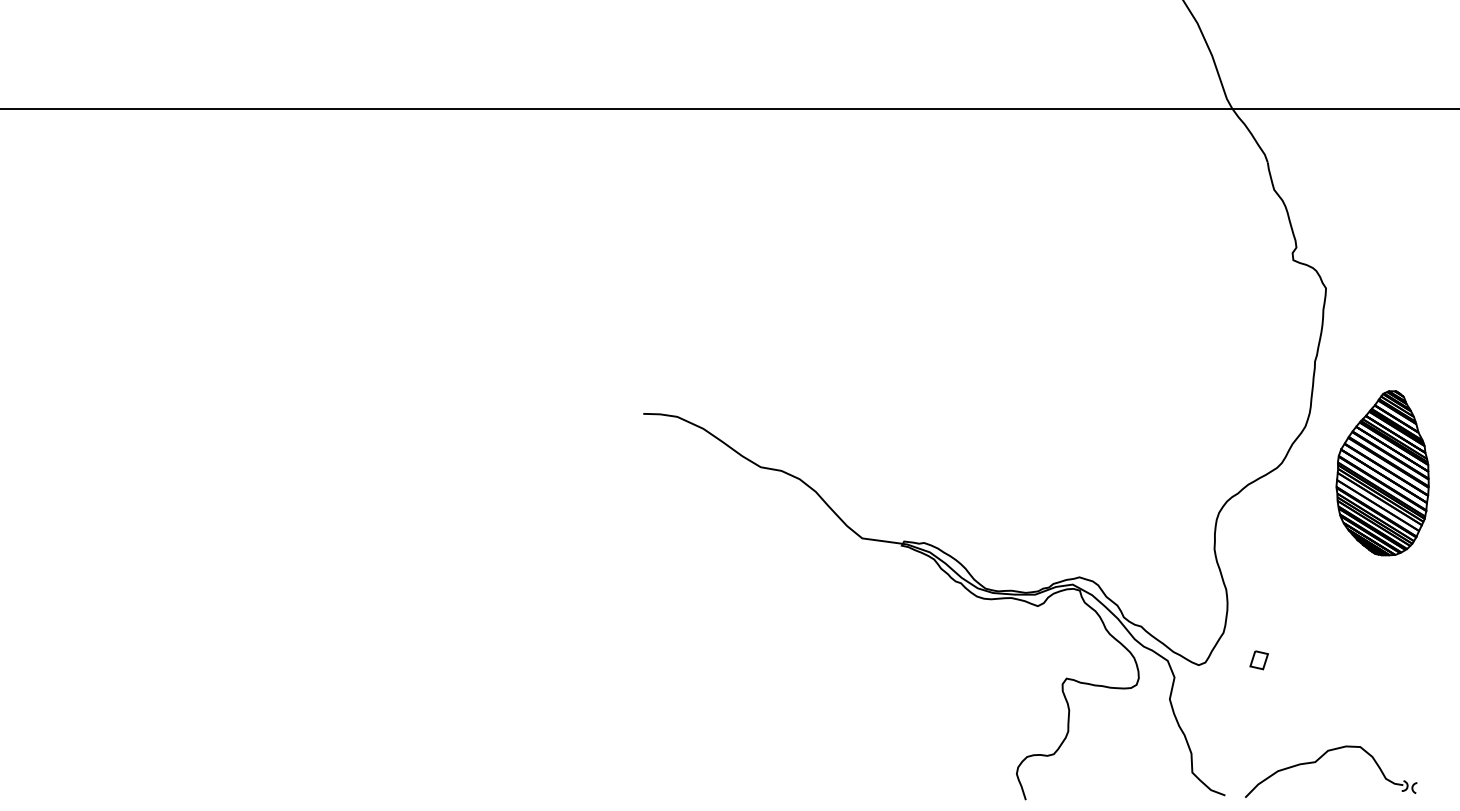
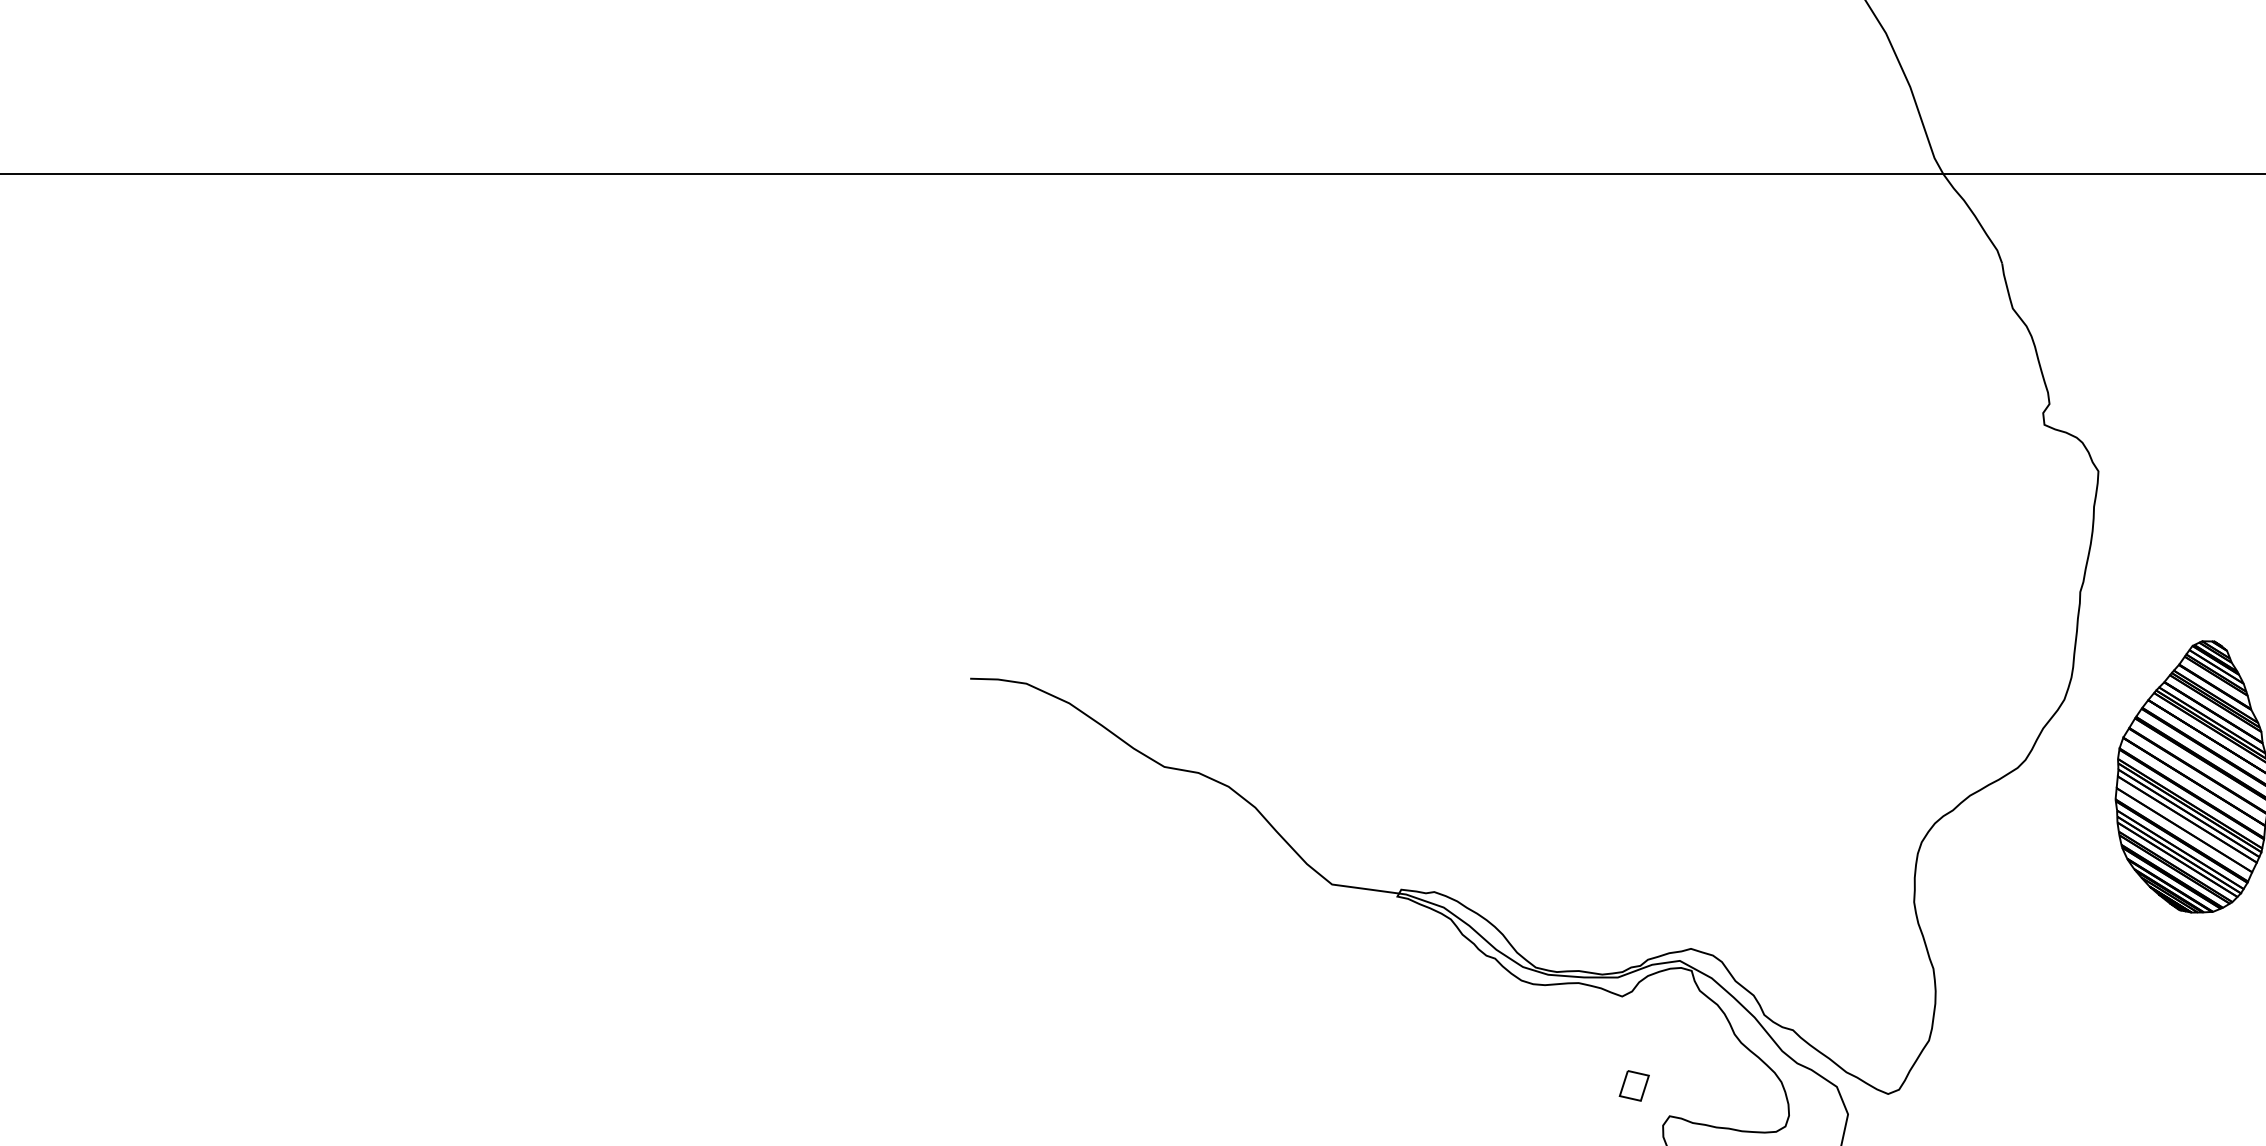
part: (1258, 660) -> (1633, 1086), moved

